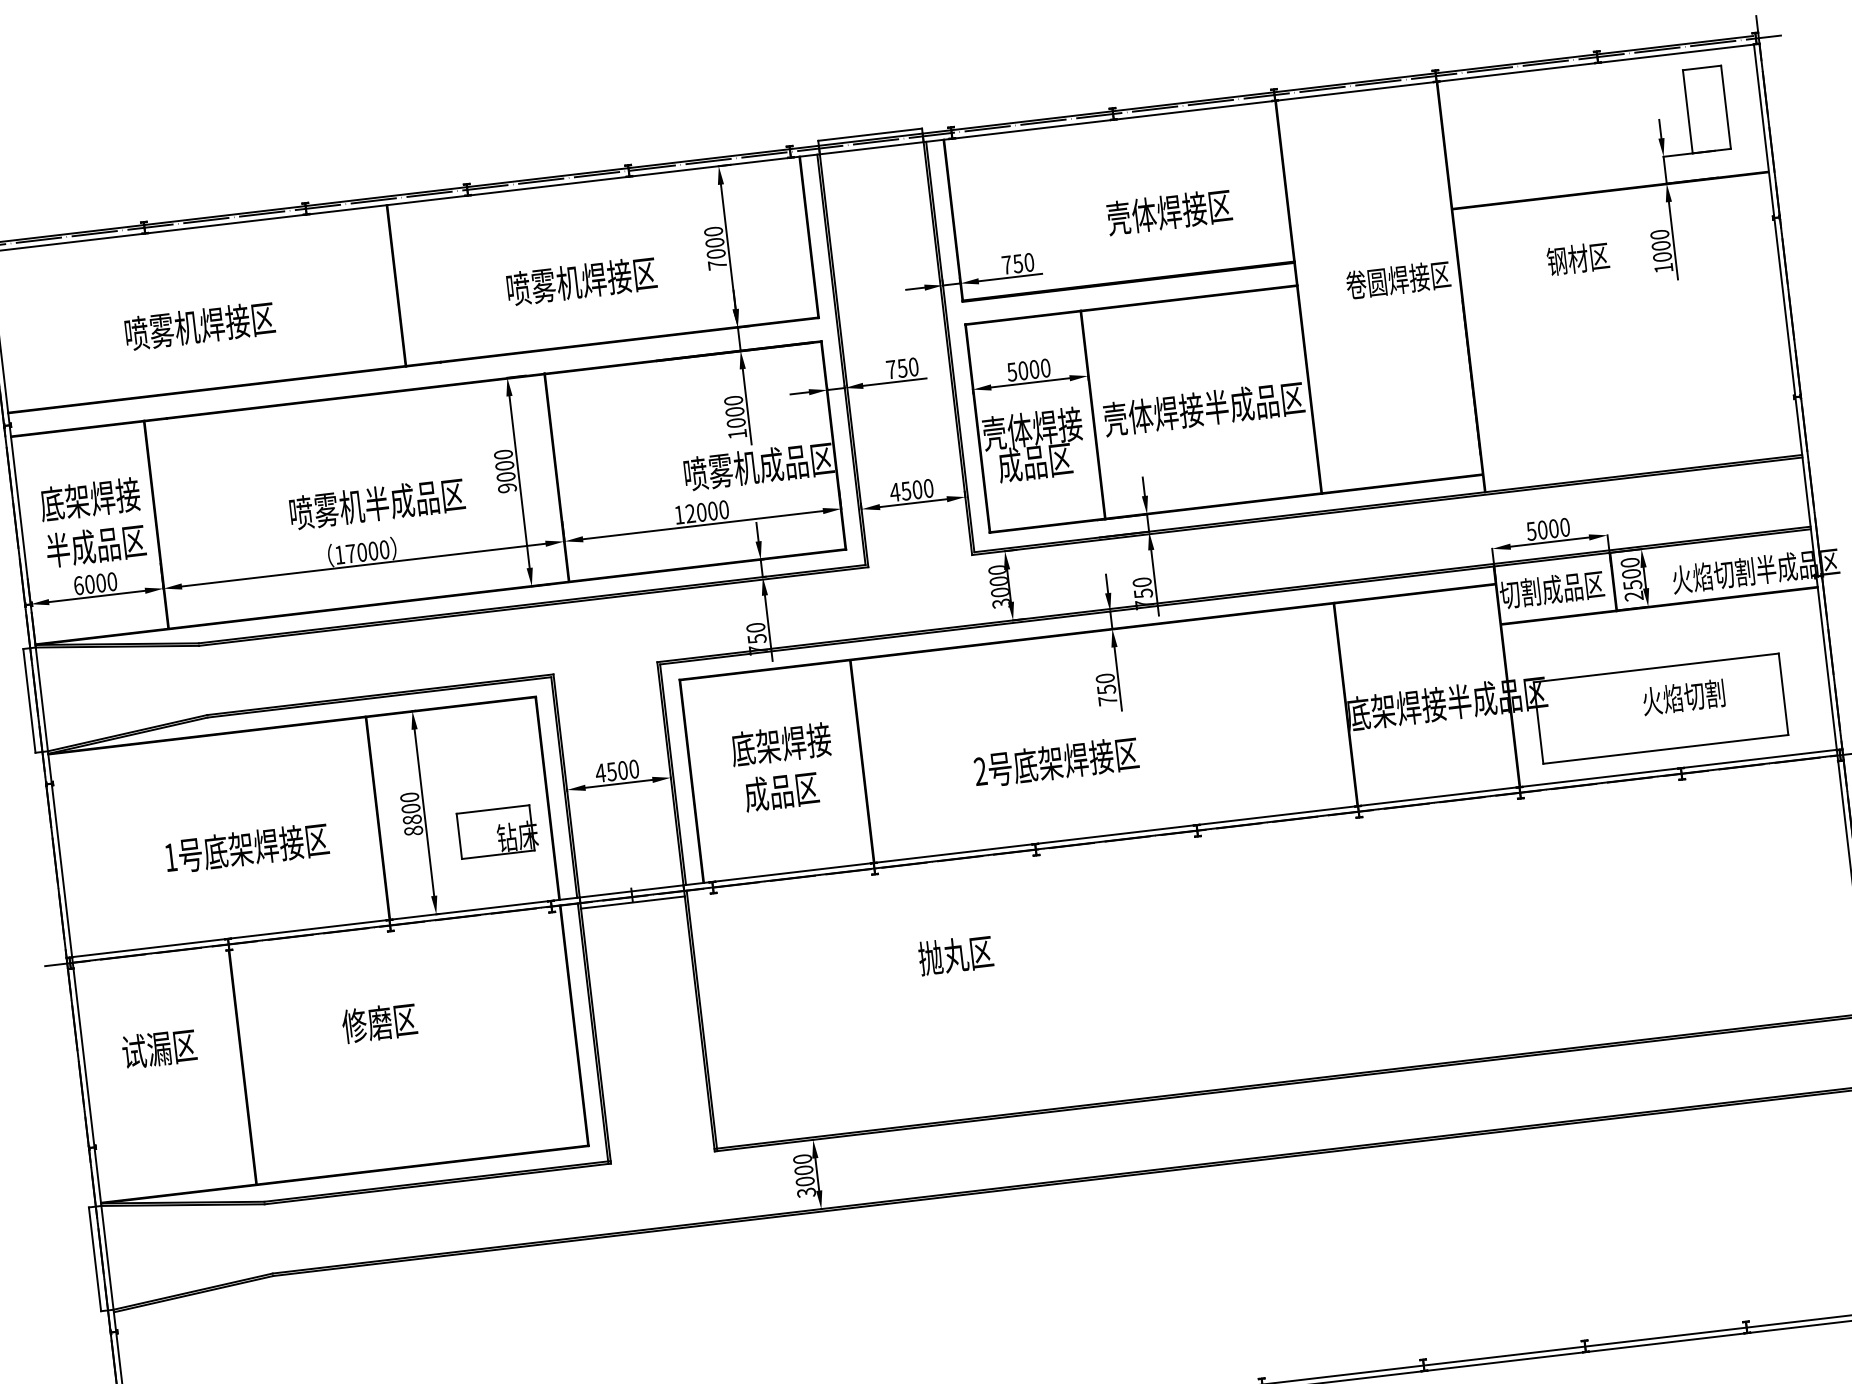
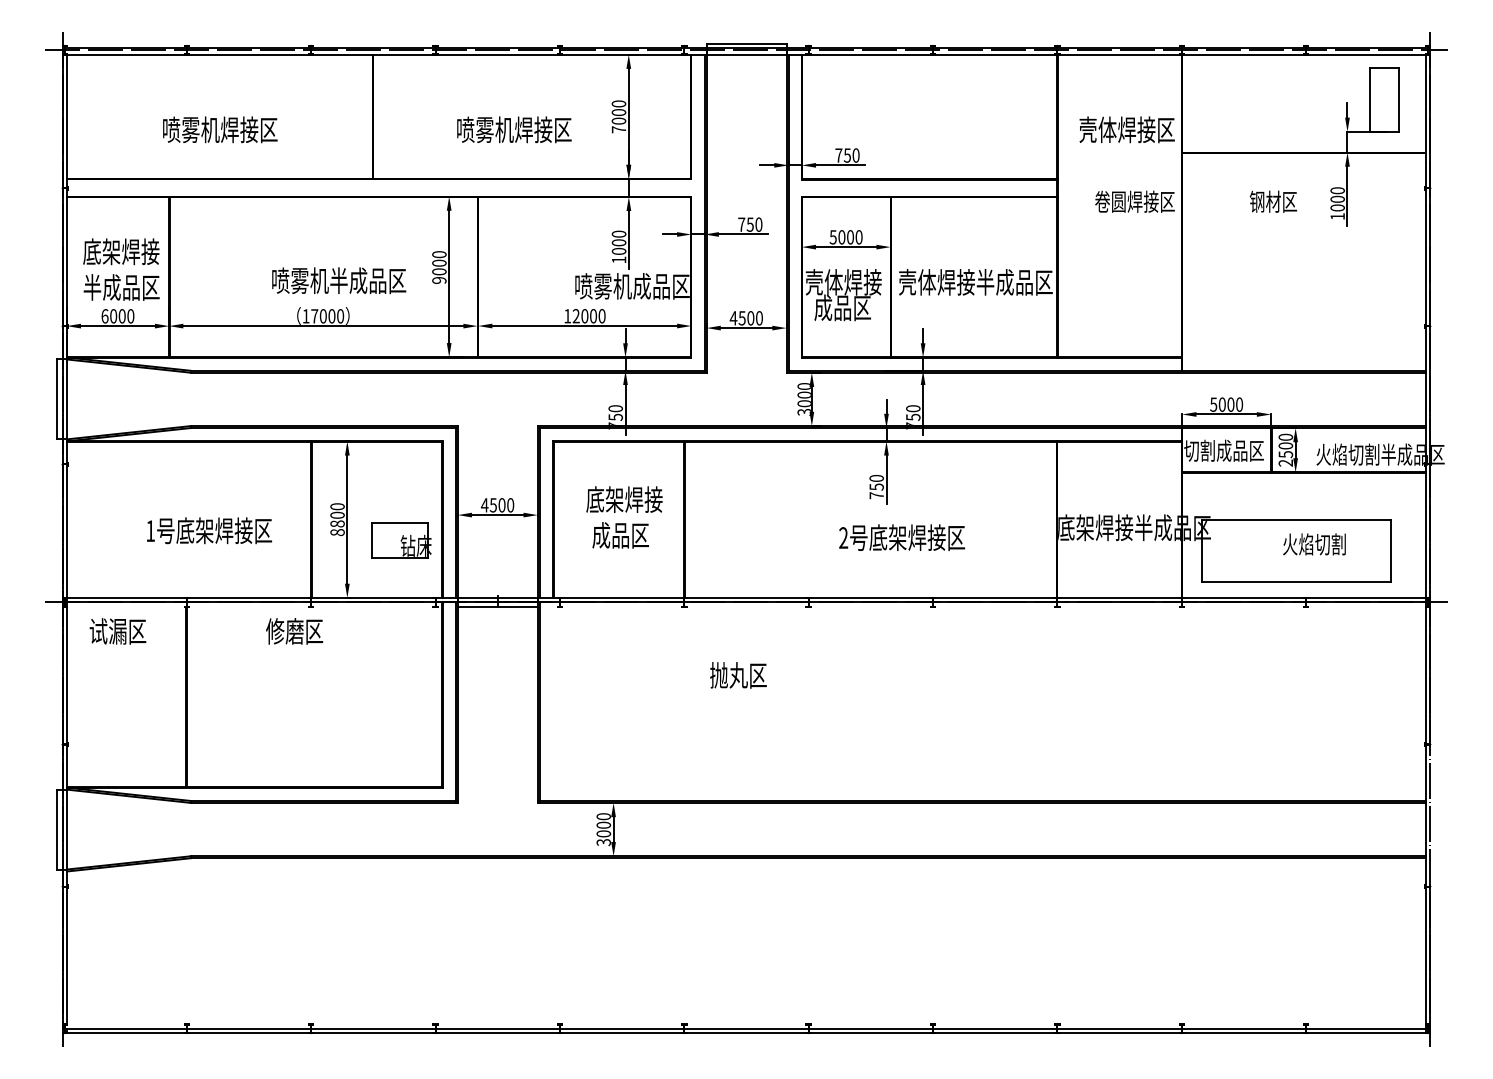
text: (1168, 211) -> (1126, 129), moved
text: (1056, 761) -> (902, 537), moved
text: (379, 1023) -> (294, 631), moved
text: (158, 1049) -> (117, 631), moved

